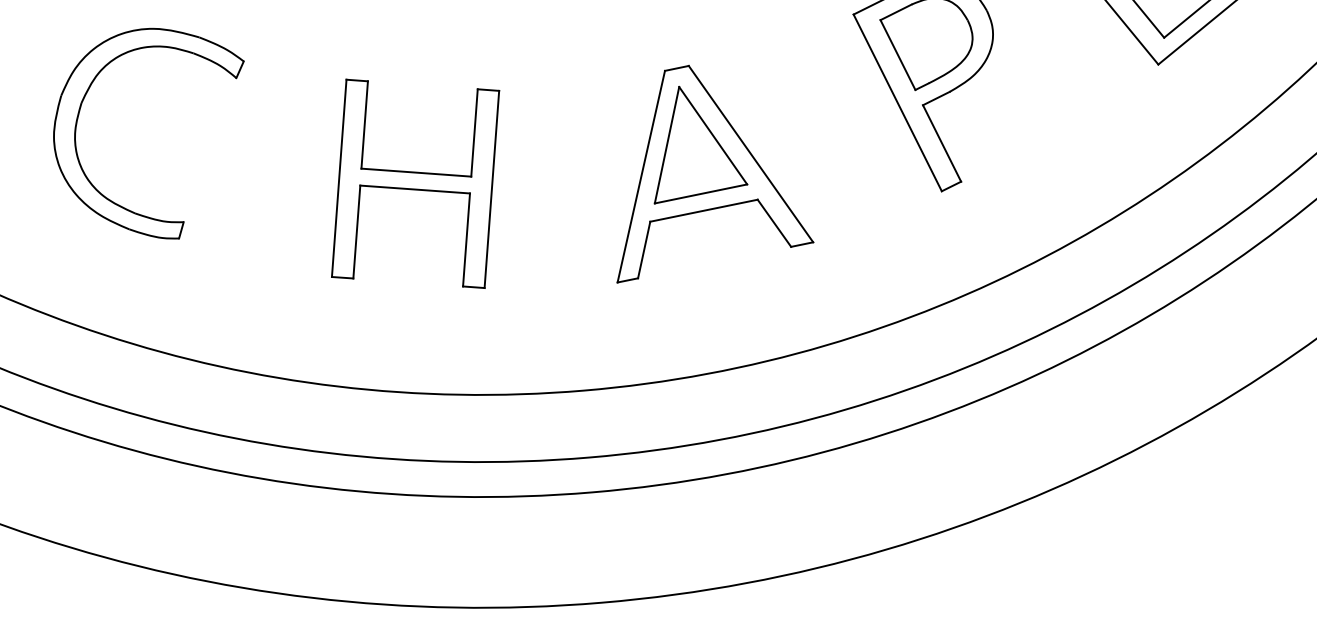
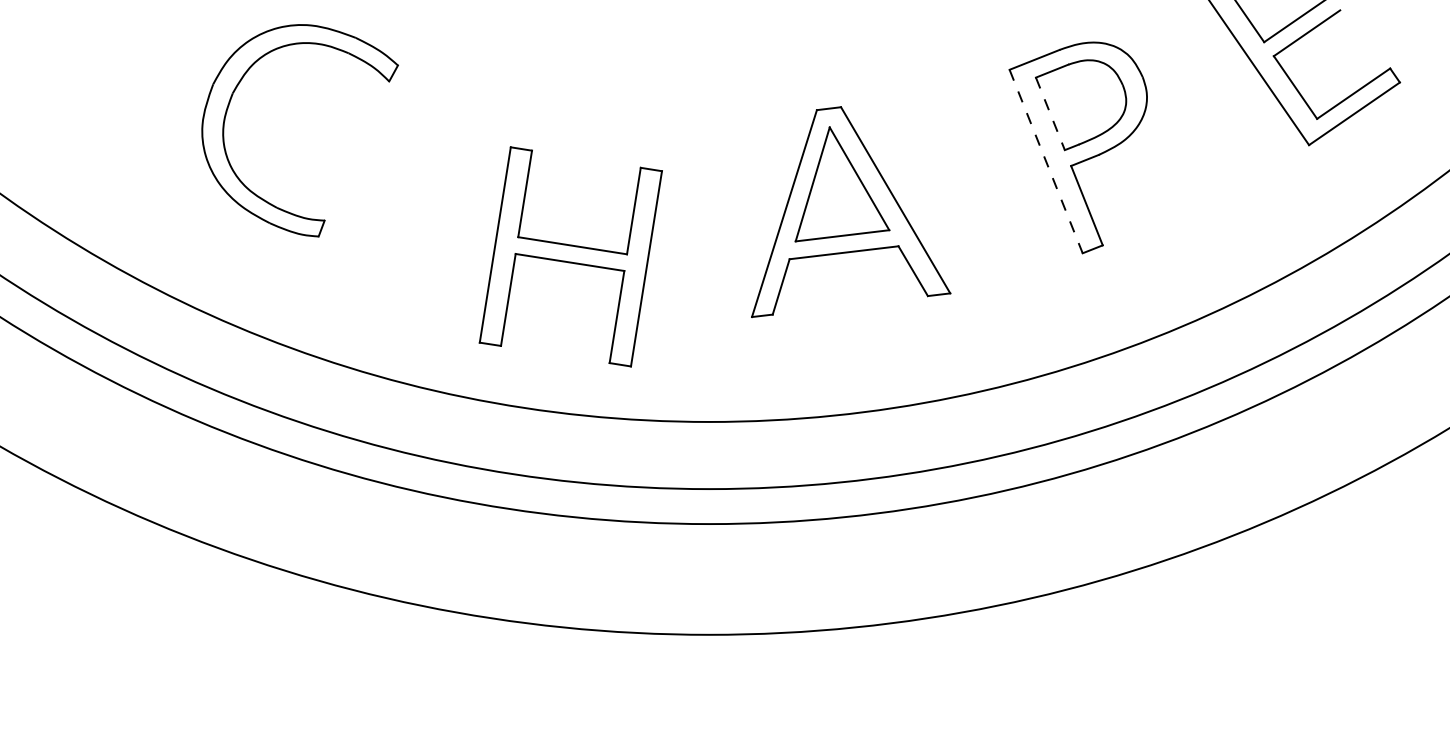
line: (898, 55) -> (1050, 114), solid -> dashed
line: (898, 102) -> (1046, 161), solid -> dashed
part: (415, 183) -> (570, 256), moved

